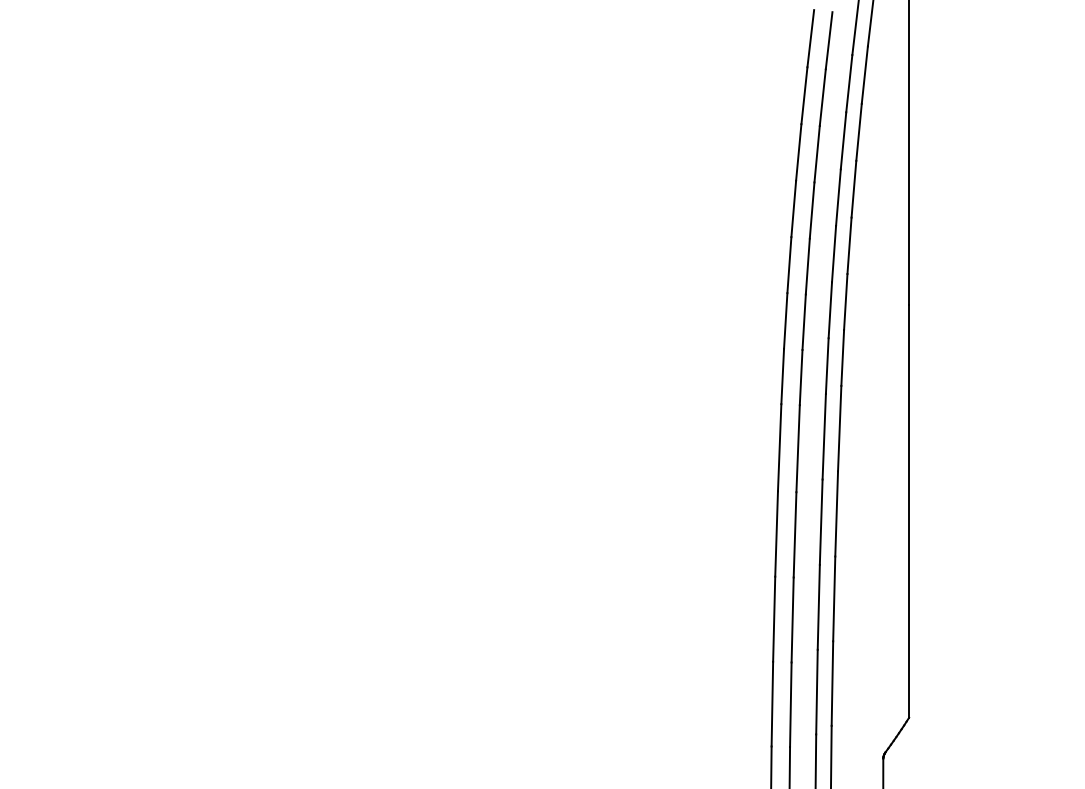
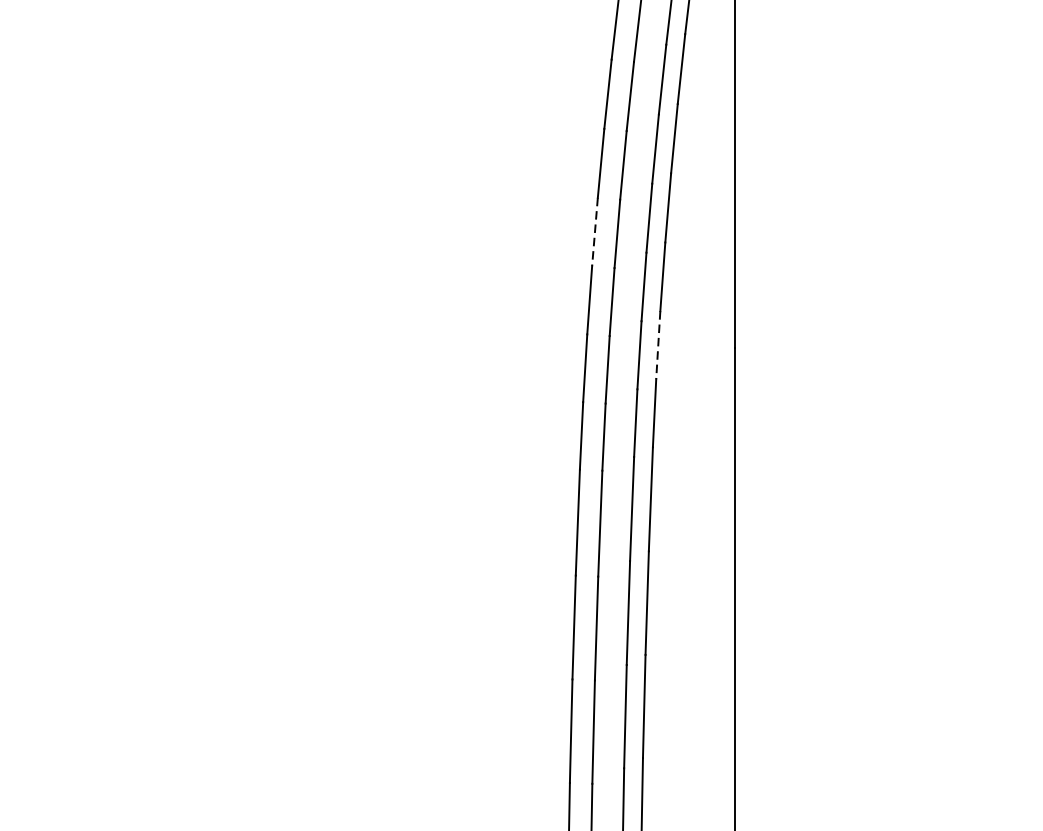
line: (793, 209) -> (594, 232), solid -> dashed
line: (845, 302) -> (657, 345), solid -> dashed

